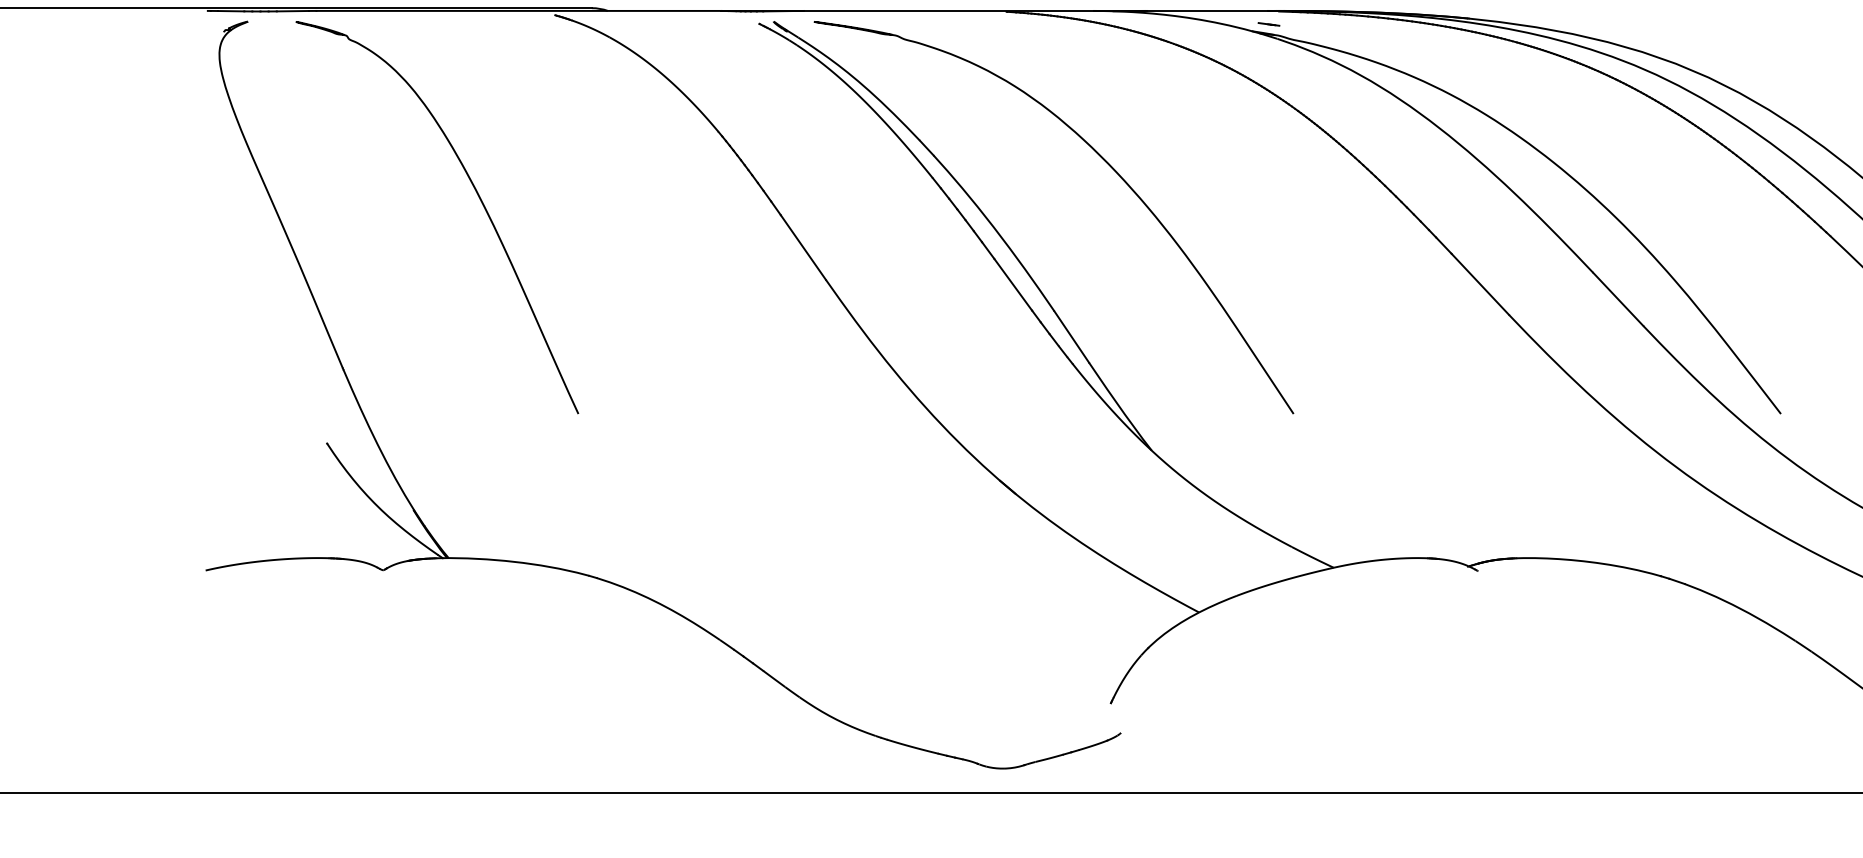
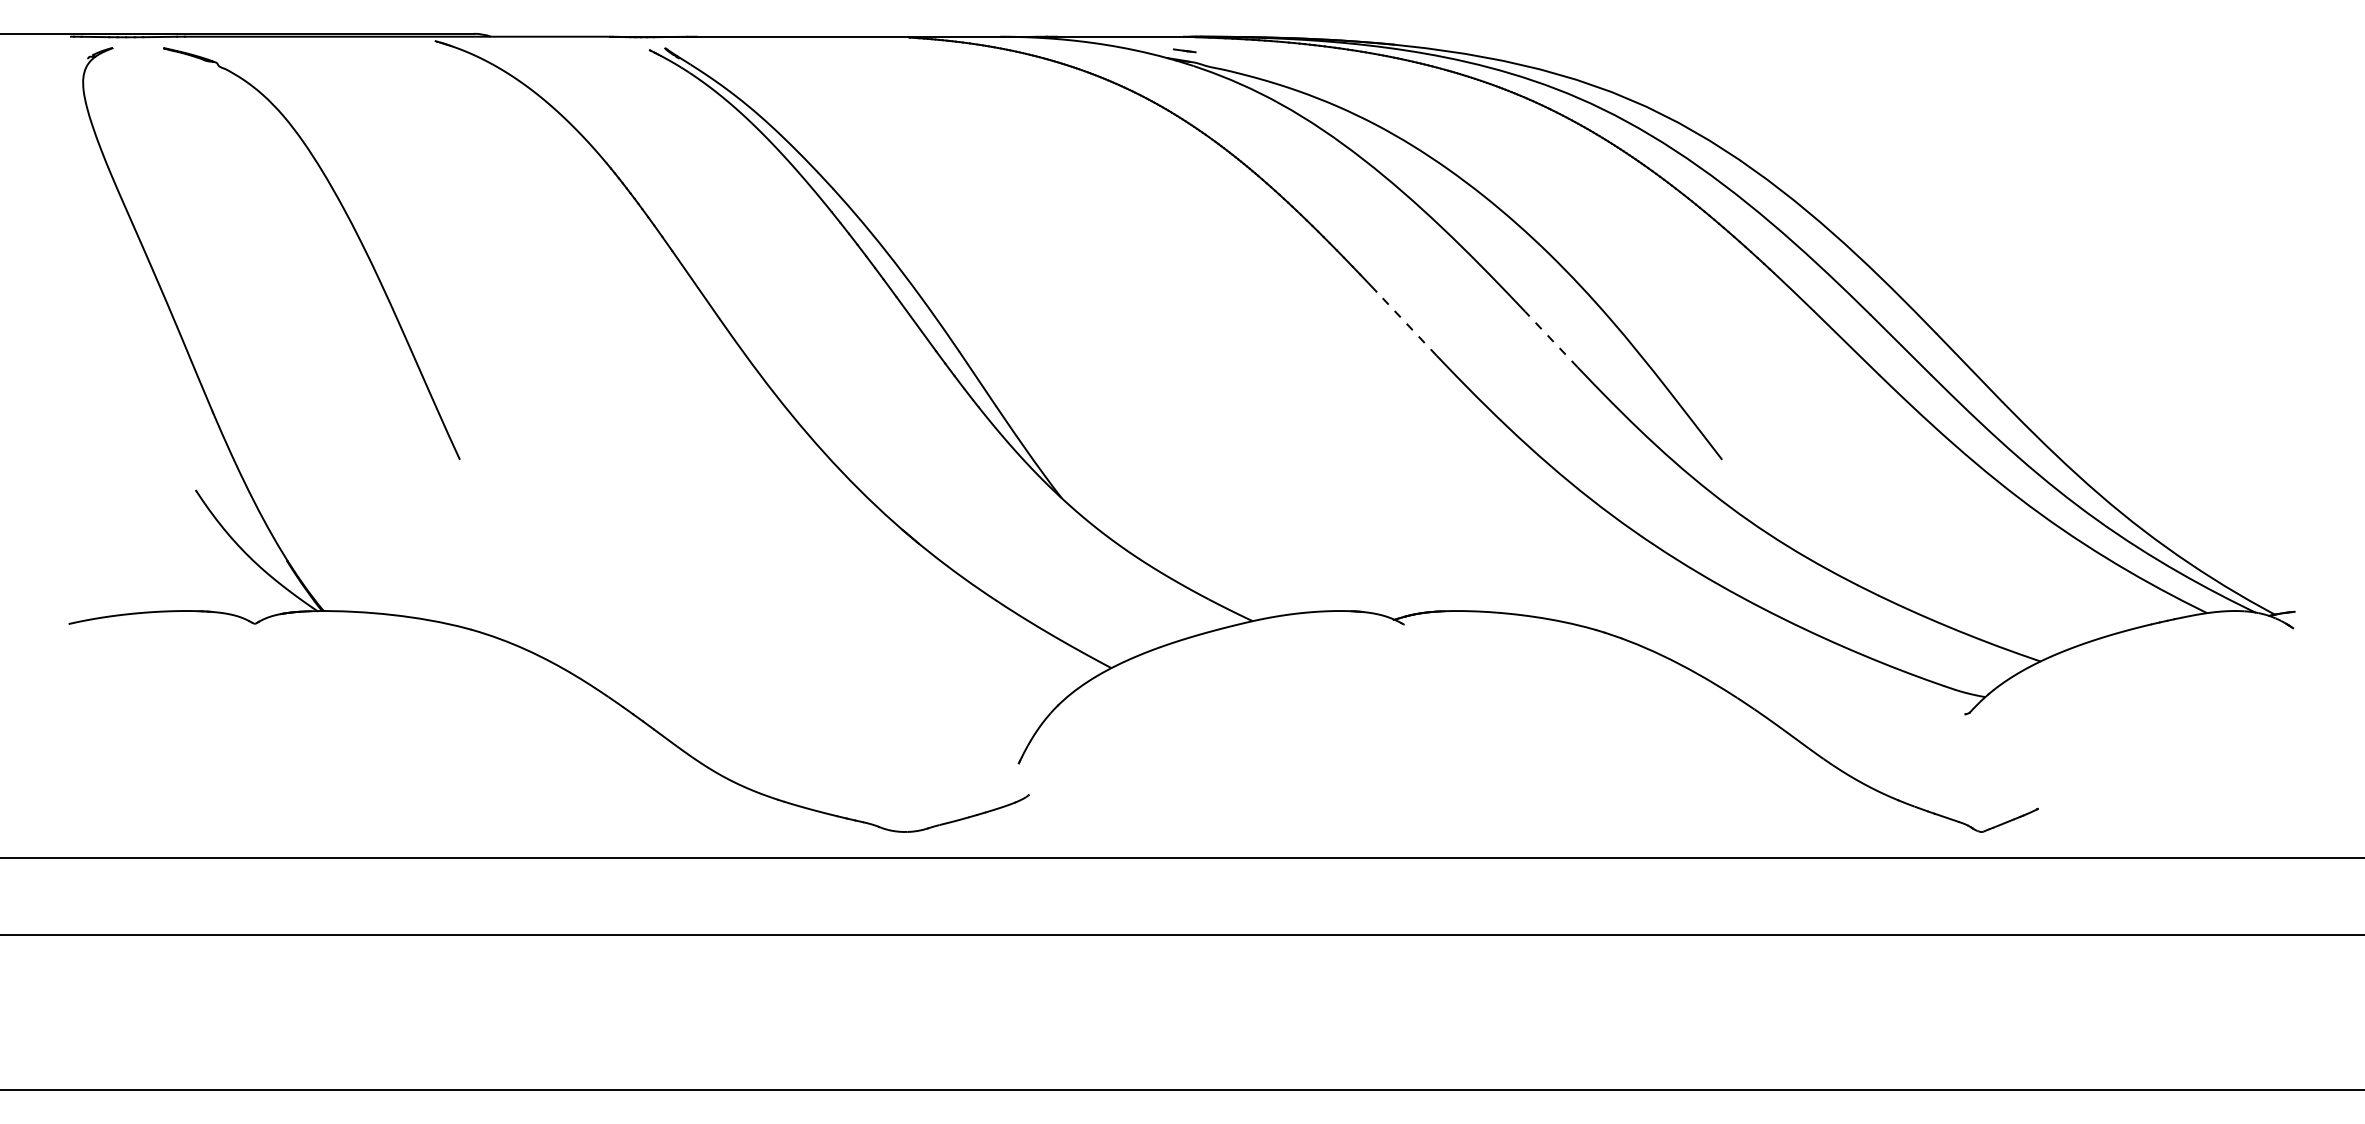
curve: (1111, 168) -> (1019, 202), removed
line: (1480, 284) -> (1406, 323), solid -> dashed
line: (1618, 299) -> (1551, 339), solid -> dashed

